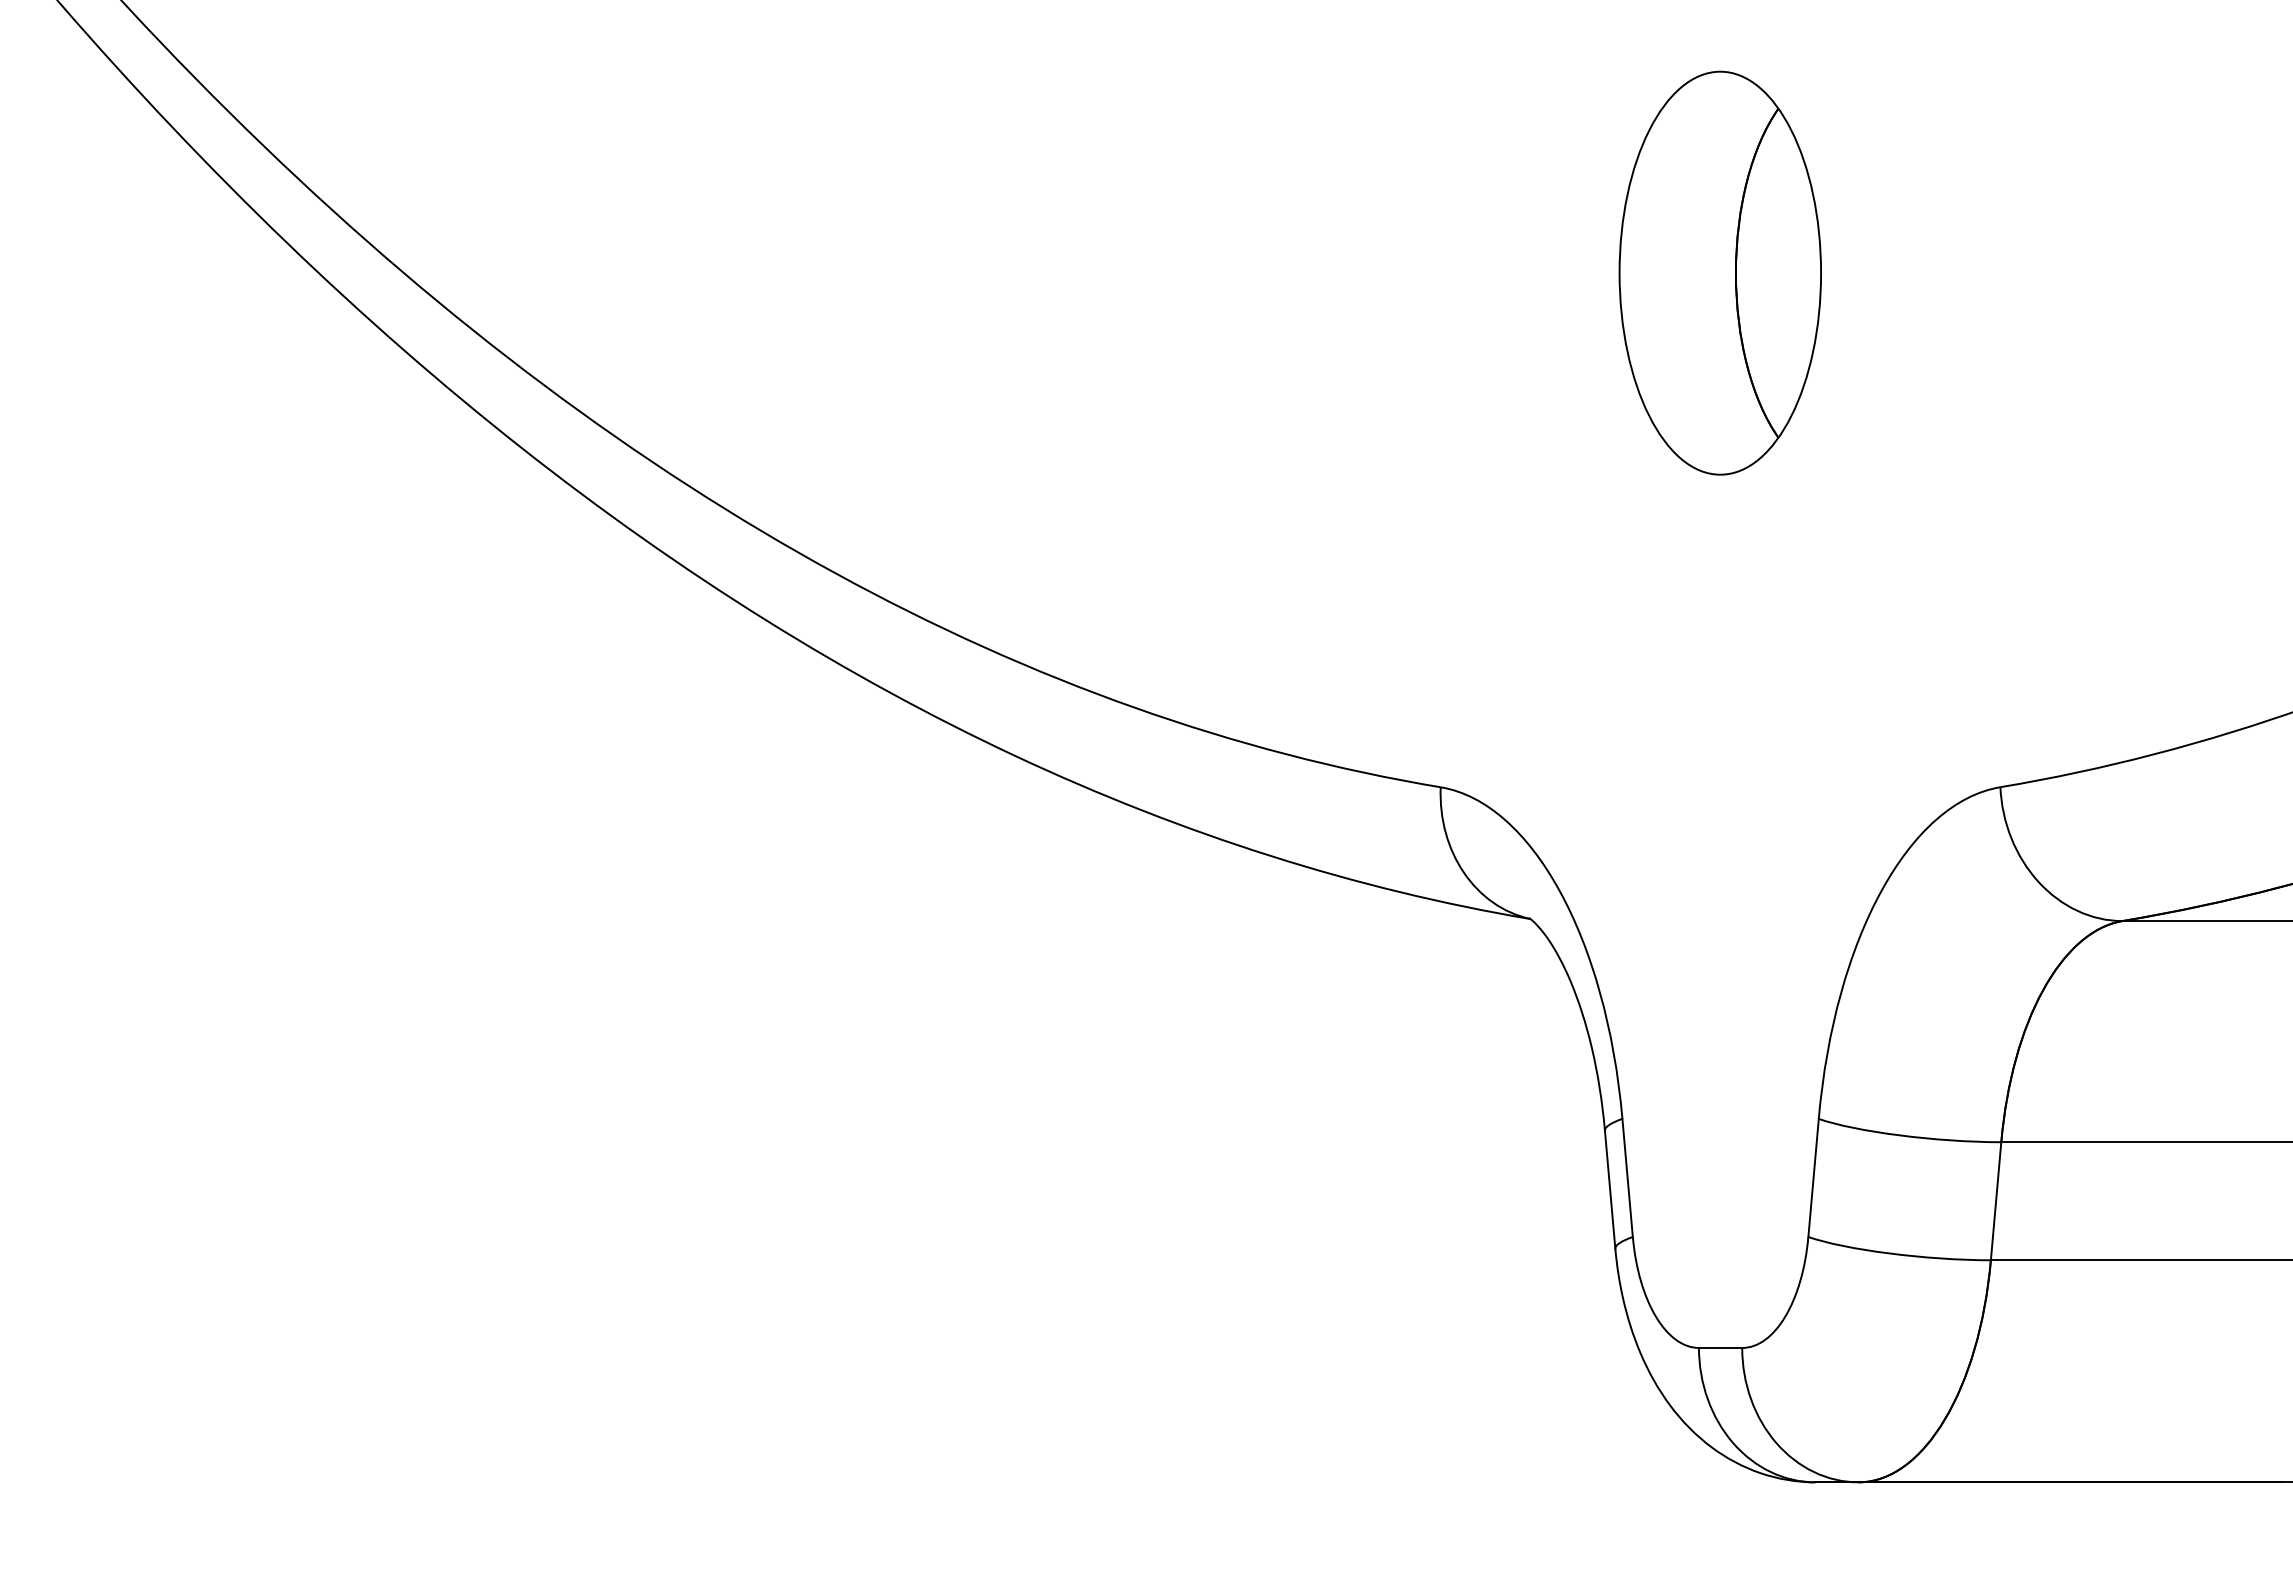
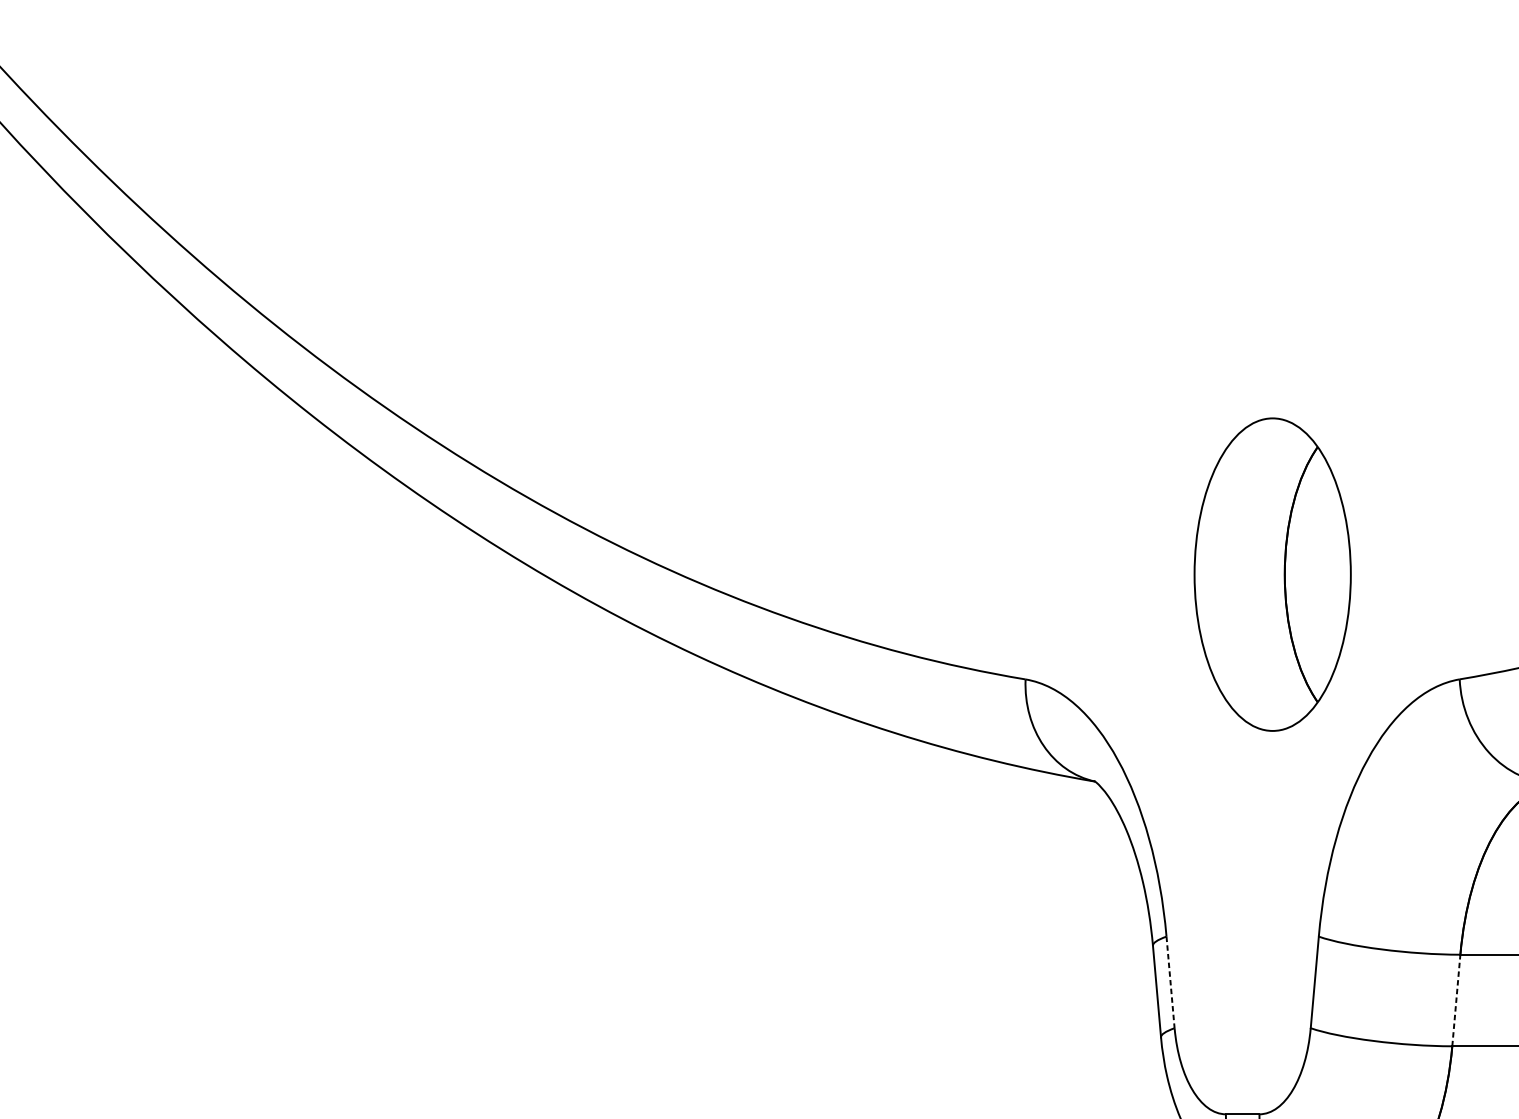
part: (1719, 272) -> (1272, 574), moved
line: (1627, 1178) -> (1170, 982), solid -> dashed
line: (1996, 1200) -> (1456, 999), solid -> dashed

